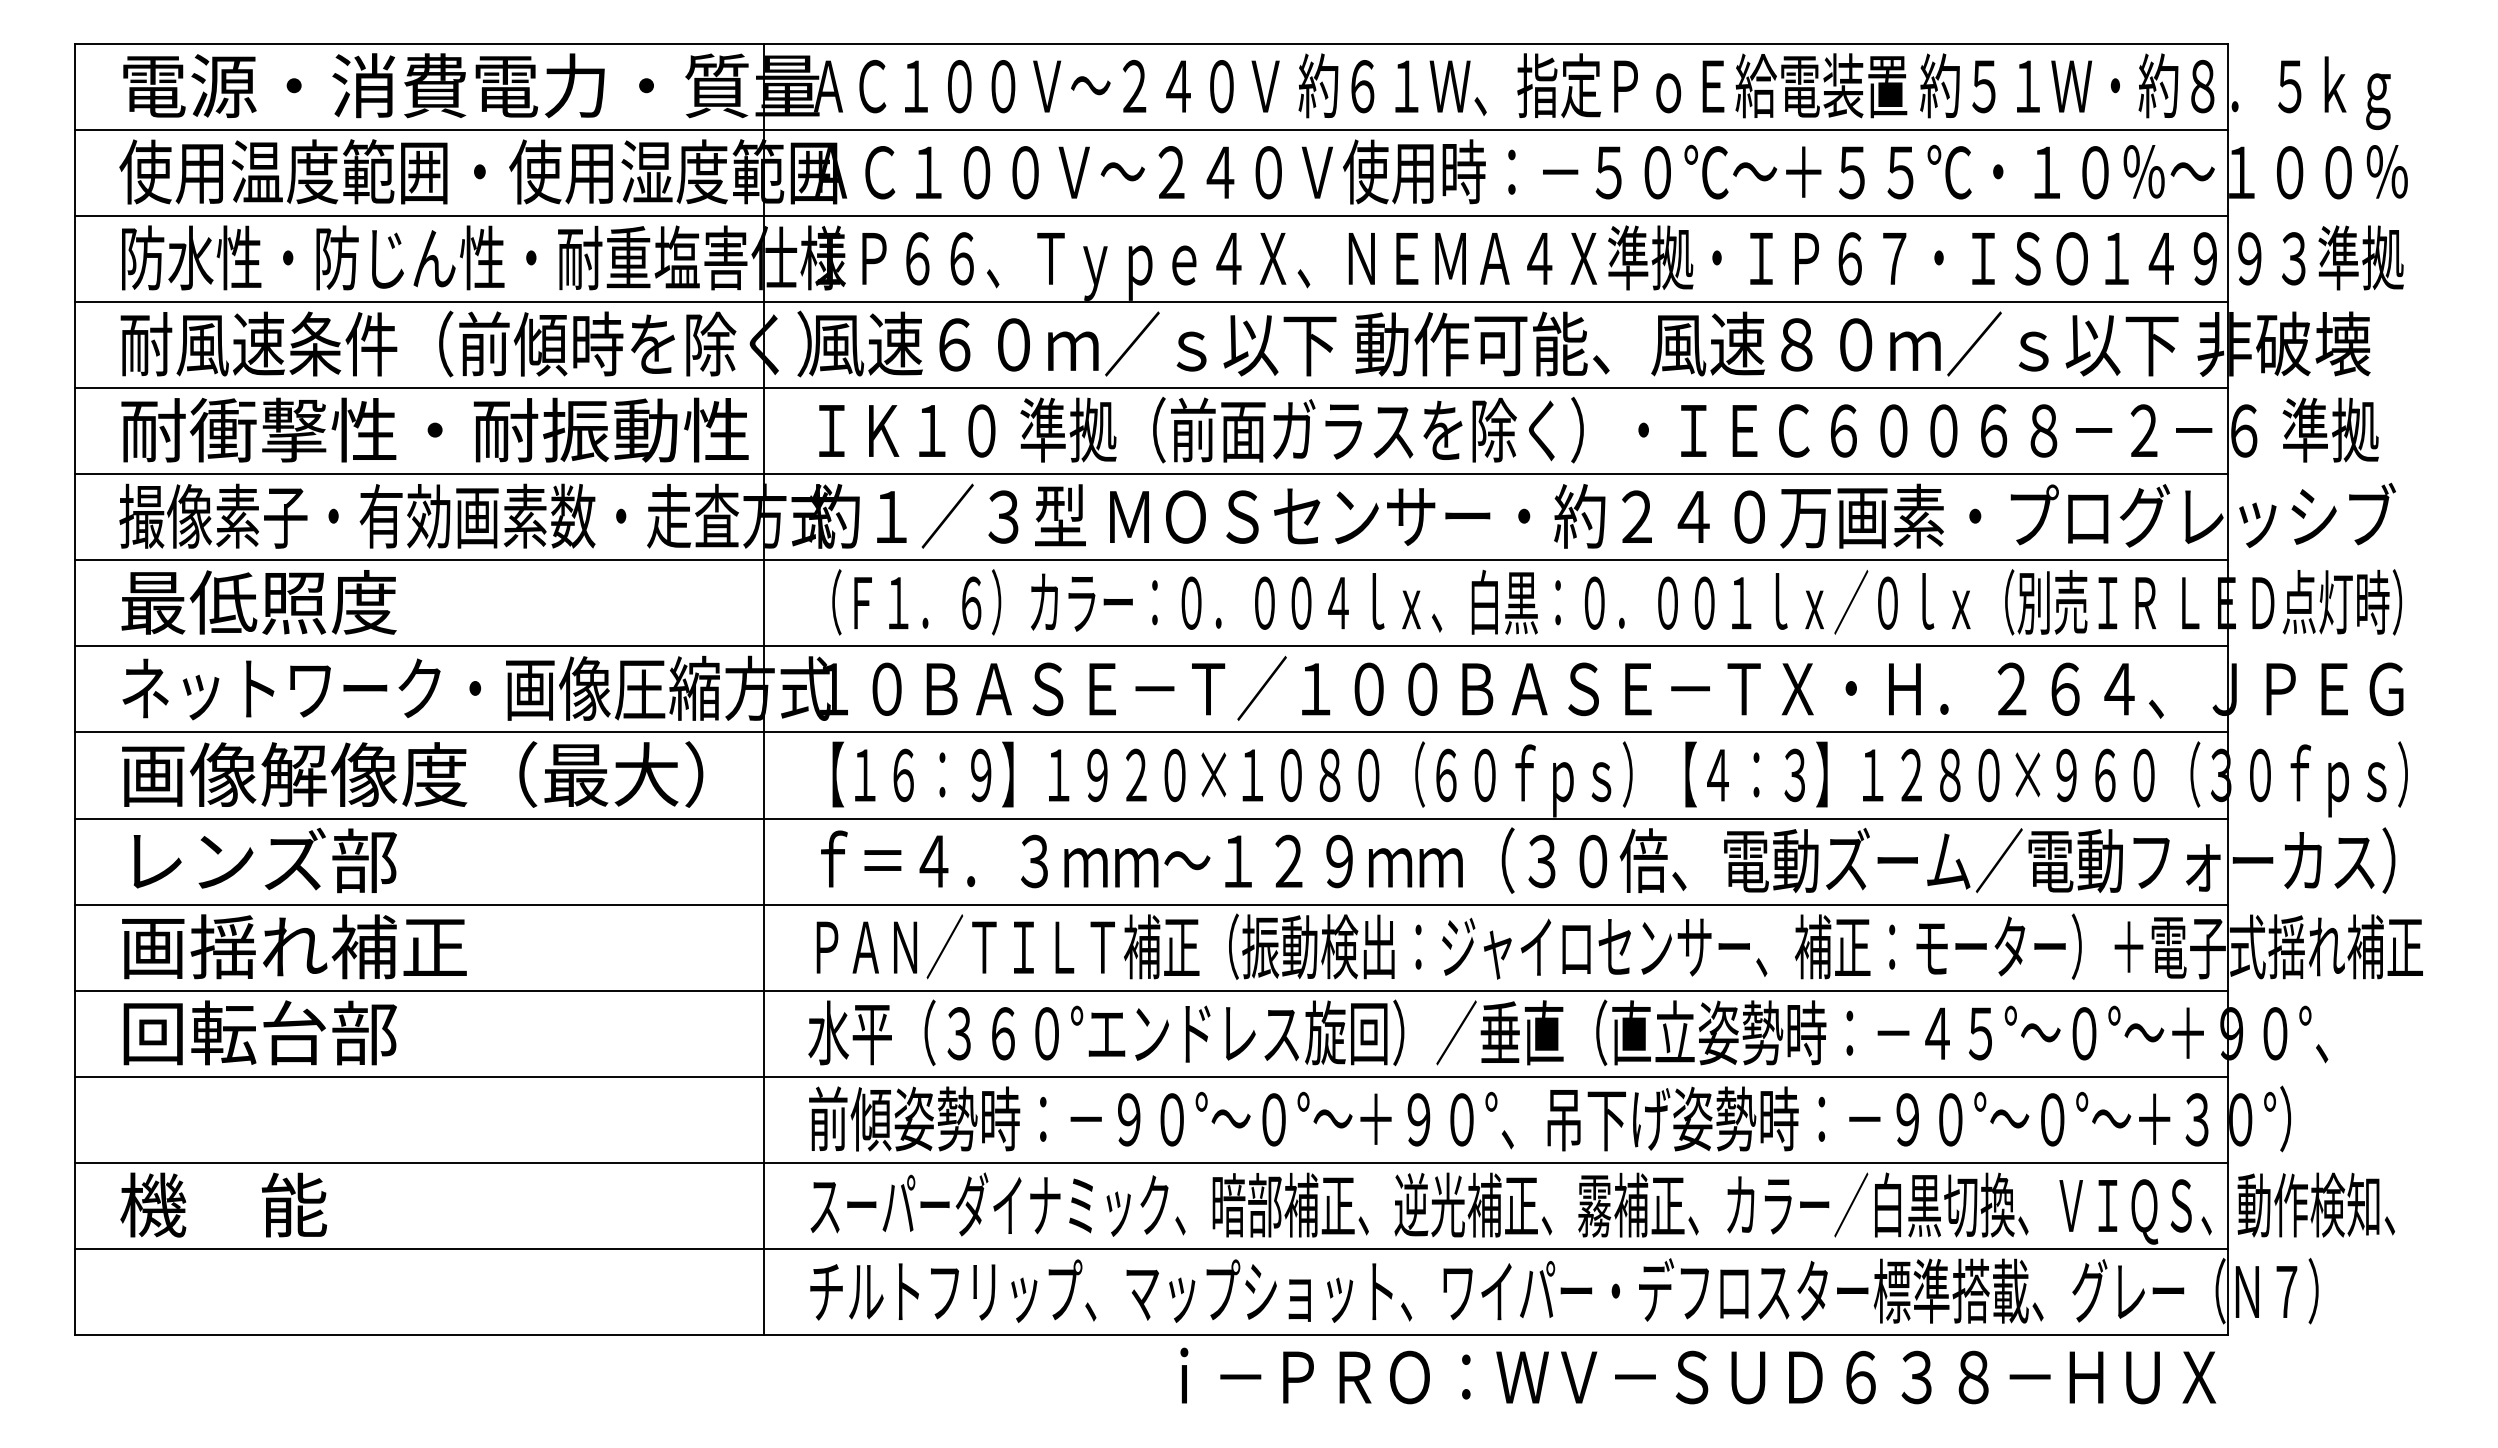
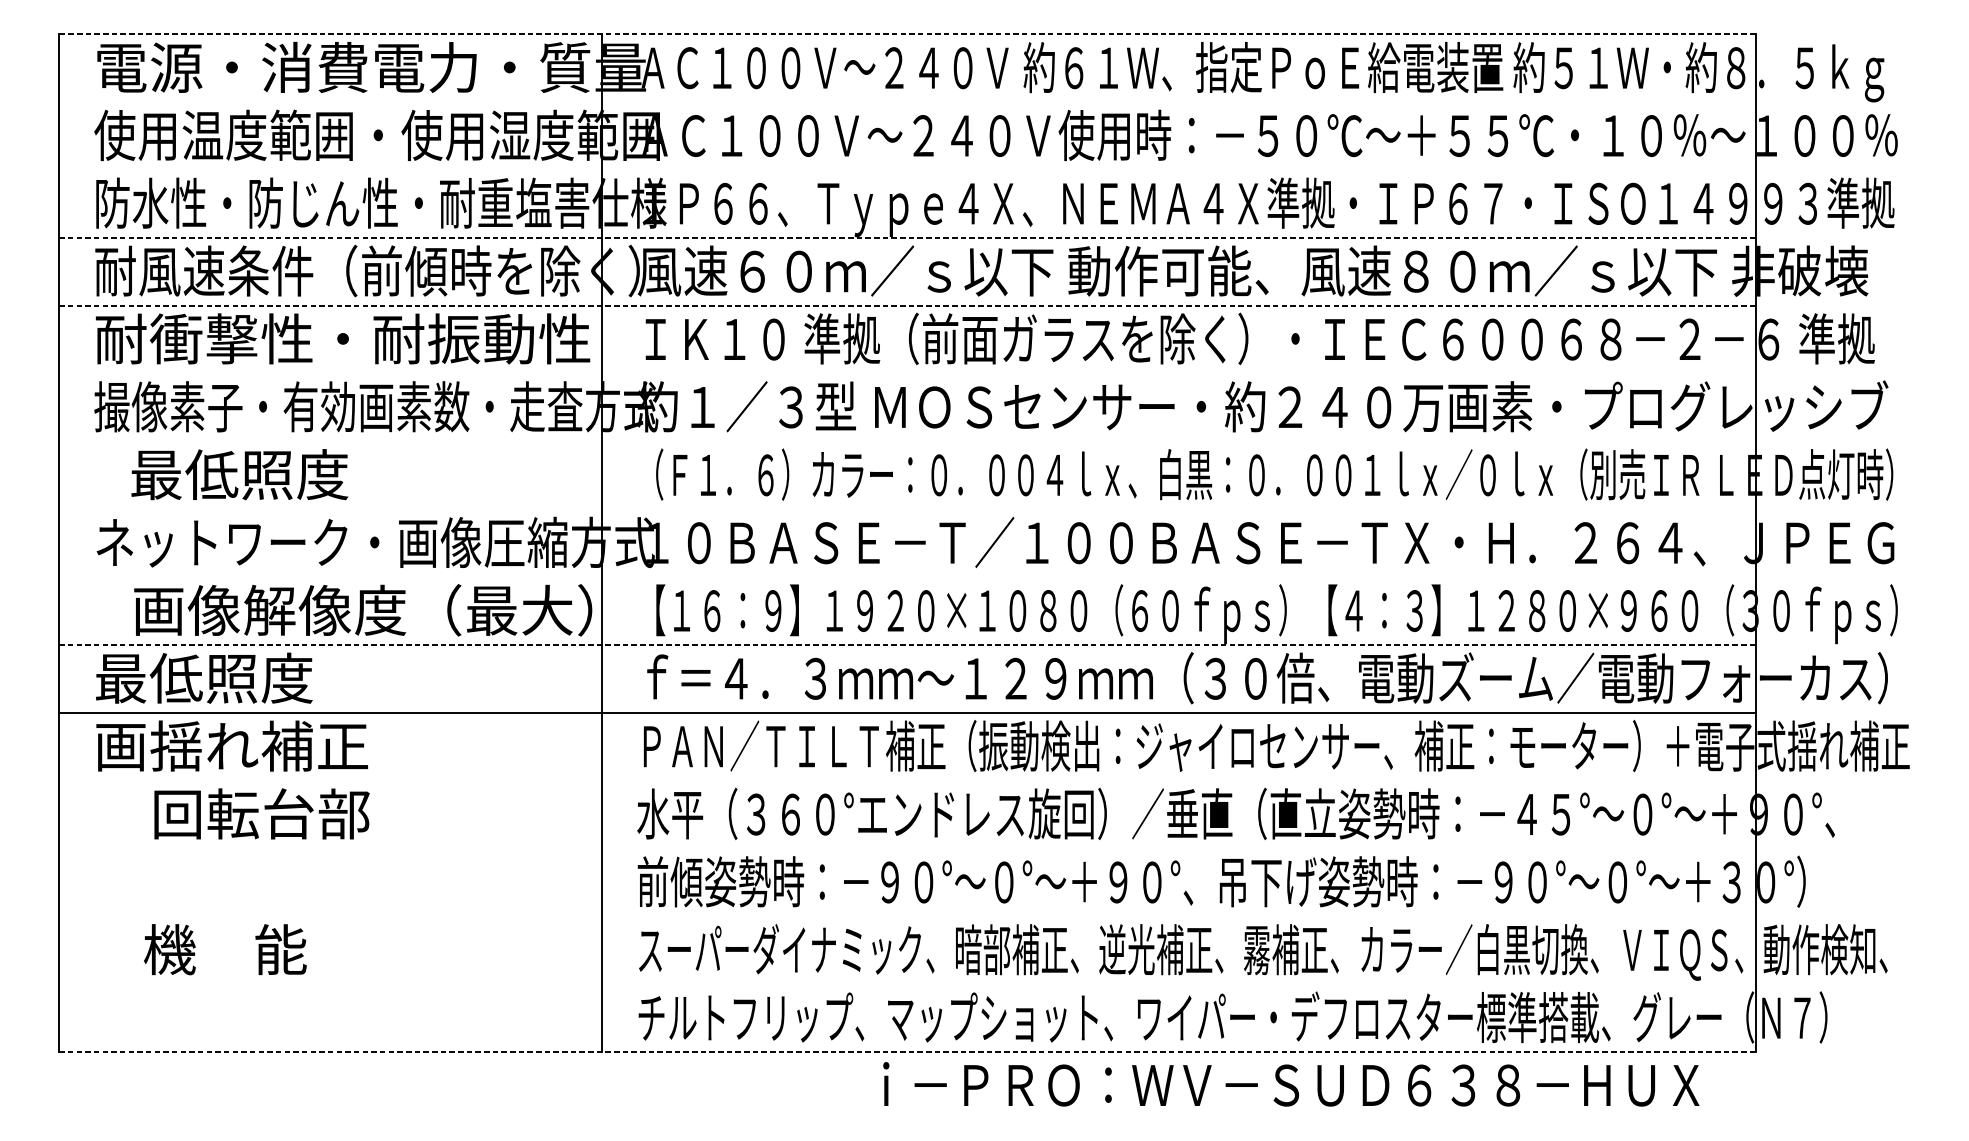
line: (1150, 43) -> (906, 34), solid -> dashed
line: (1150, 129) -> (906, 101), removed
line: (1150, 215) -> (906, 169), removed
line: (1151, 301) -> (907, 237), solid -> dashed
line: (1151, 388) -> (907, 306), solid -> dashed
line: (1150, 474) -> (906, 373), removed
line: (1150, 560) -> (906, 441), removed
text: (258, 602) -> (239, 474), moved
line: (1150, 646) -> (906, 509), removed
line: (1150, 732) -> (906, 577), removed
text: (412, 774) -> (363, 610), moved
line: (1151, 818) -> (907, 644), solid -> dashed
text: (258, 860) -> (203, 678), レンズ部 -> 最低照度
line: (1150, 990) -> (906, 780), removed
text: (259, 1032) -> (261, 813), moved
line: (1150, 1076) -> (906, 848), removed
line: (1150, 1162) -> (906, 916), removed
text: (223, 1204) -> (225, 949), moved
line: (1150, 1249) -> (906, 984), removed
line: (1151, 1335) -> (907, 1052), solid -> dashed
text: (1698, 1375) -> (1291, 1083), moved

